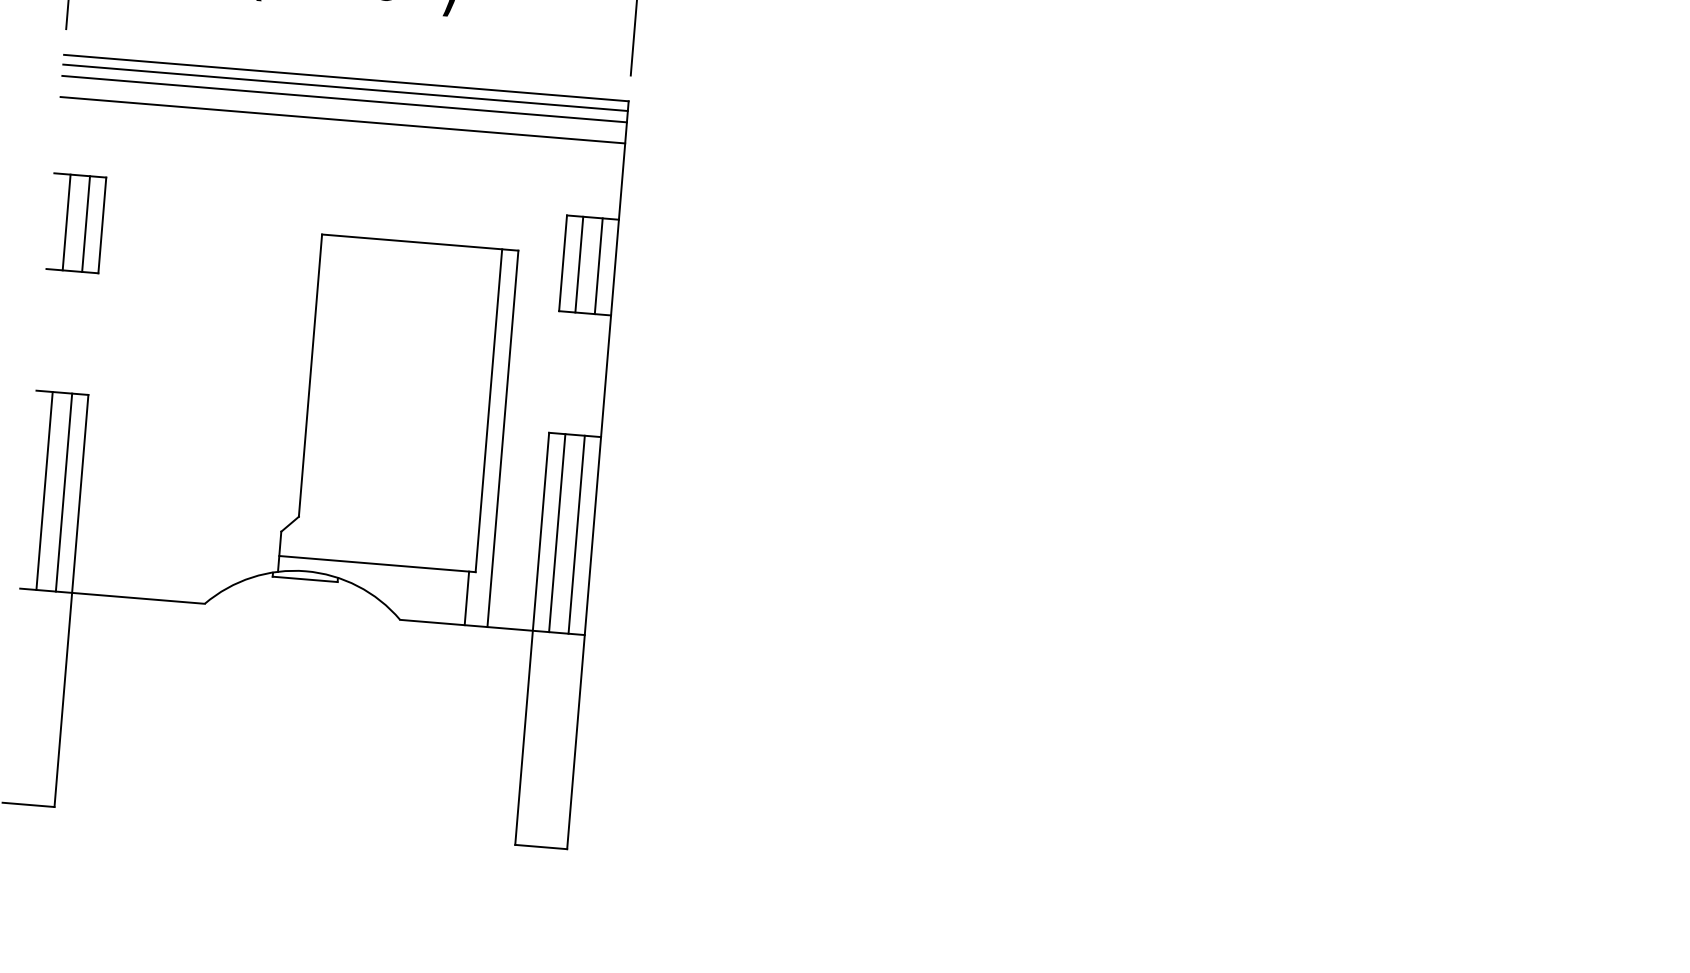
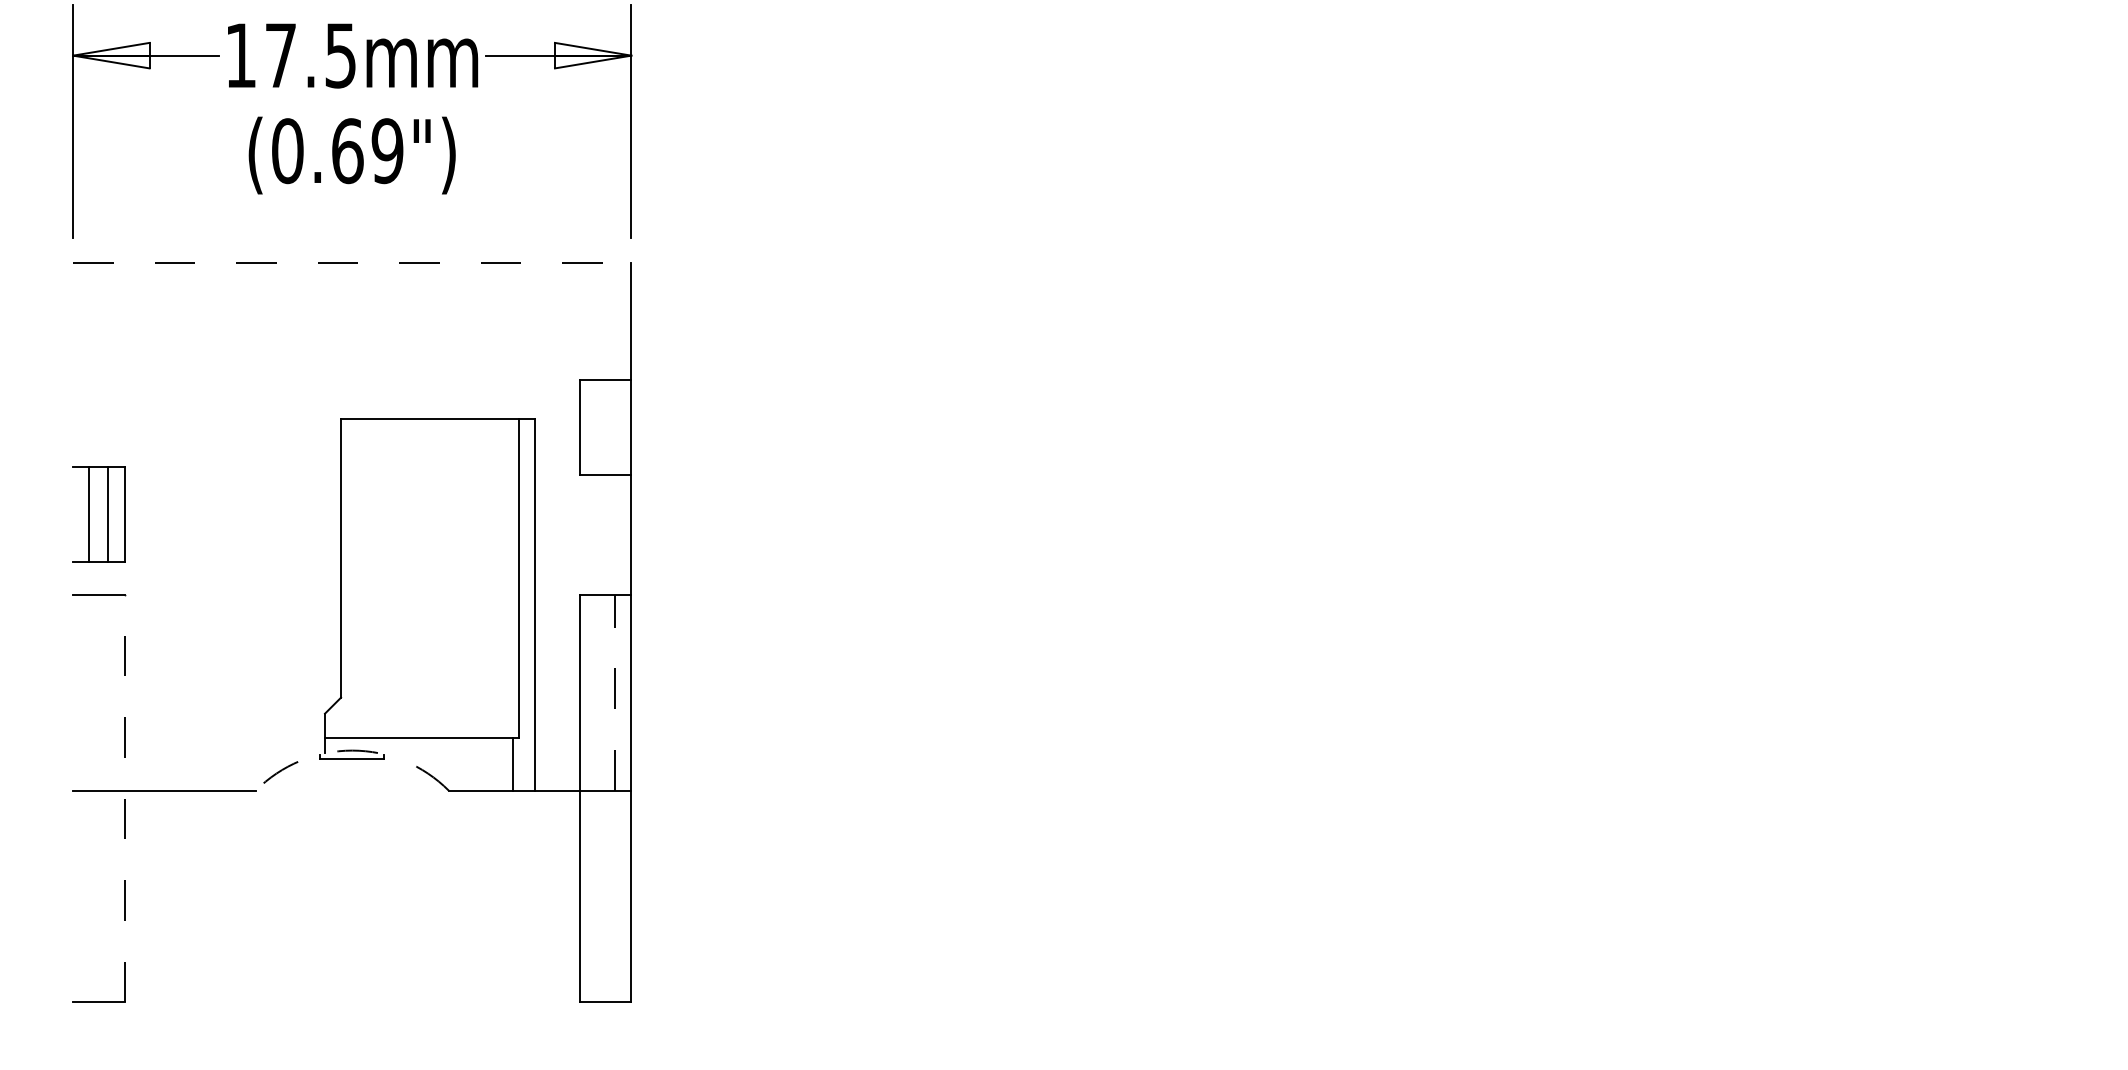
line: (346, 77) -> (352, 262), solid -> dashed
line: (345, 87) -> (352, 272), removed
line: (344, 98) -> (352, 283), removed
line: (343, 120) -> (352, 304), removed
part: (75, 223) -> (98, 514), moved
line: (579, 264) -> (596, 427), removed
line: (598, 266) -> (615, 427), removed
line: (44, 490) -> (89, 692), removed
line: (64, 492) -> (108, 692), removed
line: (557, 532) -> (596, 692), removed
line: (576, 534) -> (615, 692), solid -> dashed
arc: (306, 571) -> (352, 750), solid -> dashed
line: (71, 600) -> (124, 798), solid -> dashed

